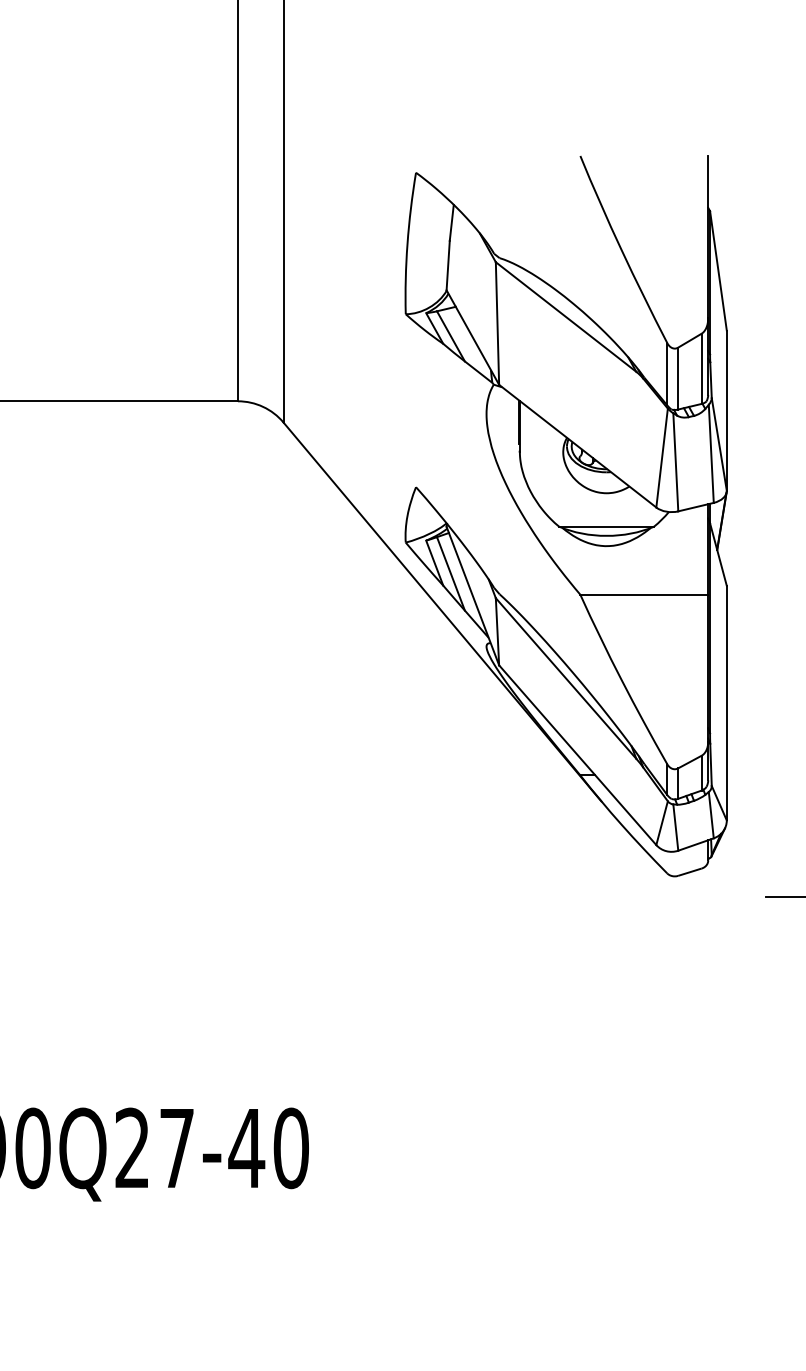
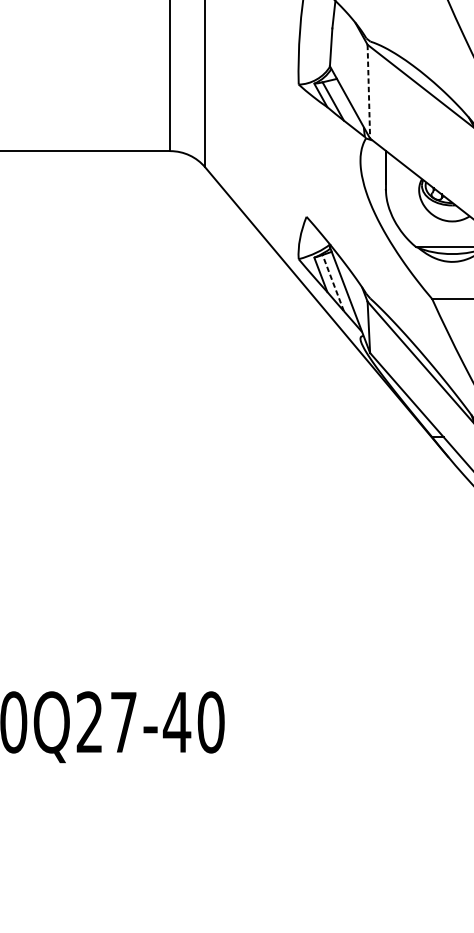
line: (497, 324) -> (368, 92), solid -> dashed
line: (450, 573) -> (332, 282), solid -> dashed

